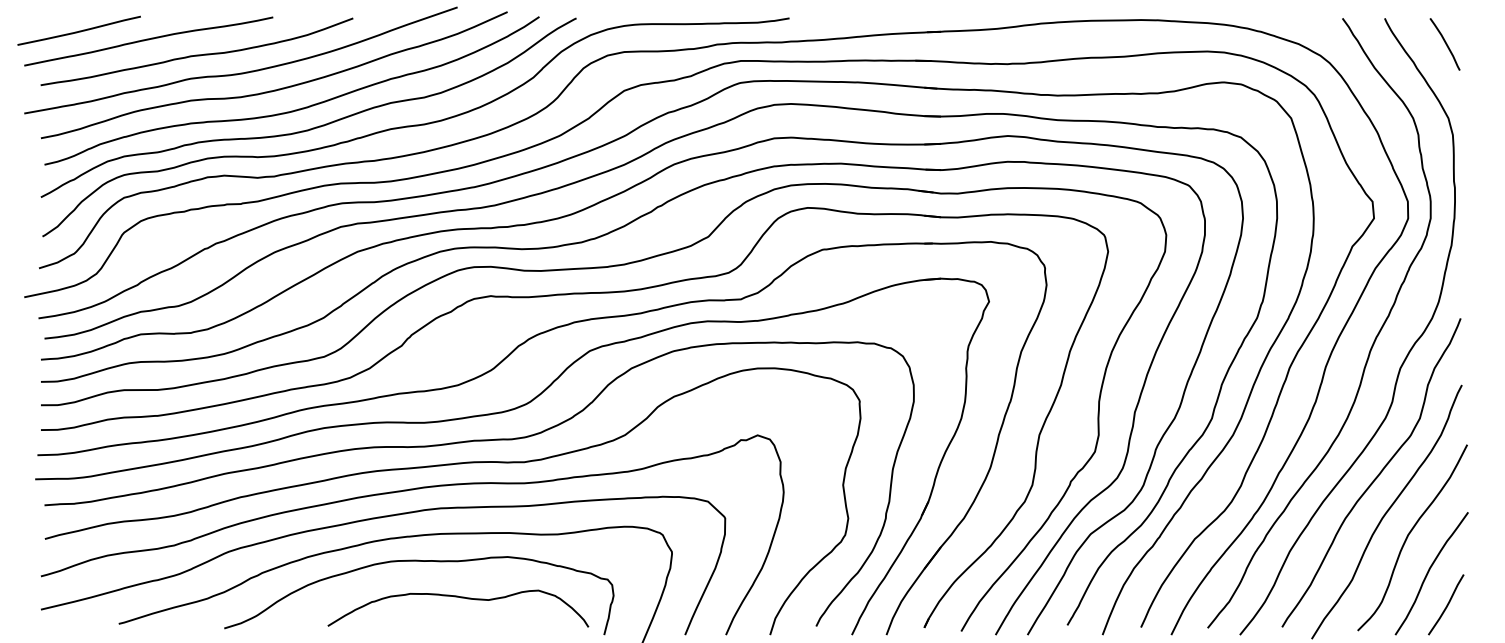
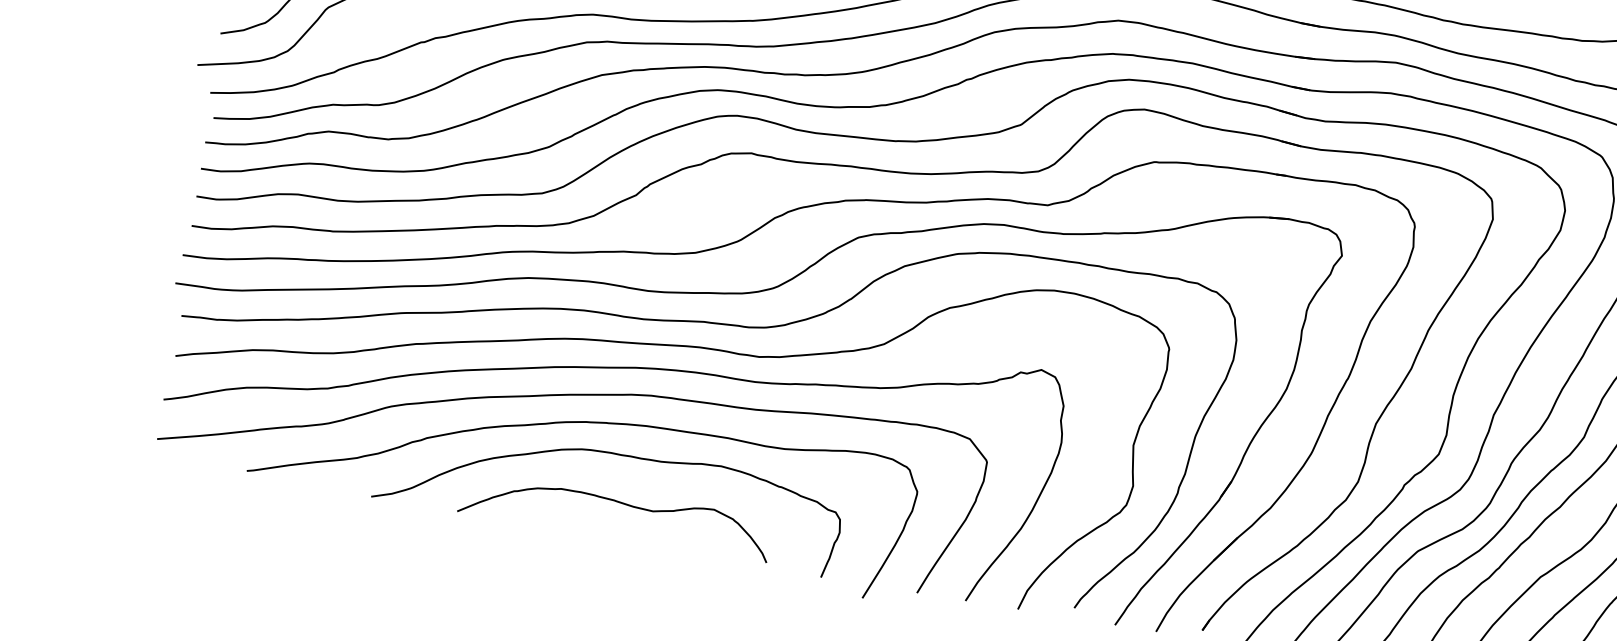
curve: (460, 598) -> (619, 504), moved

